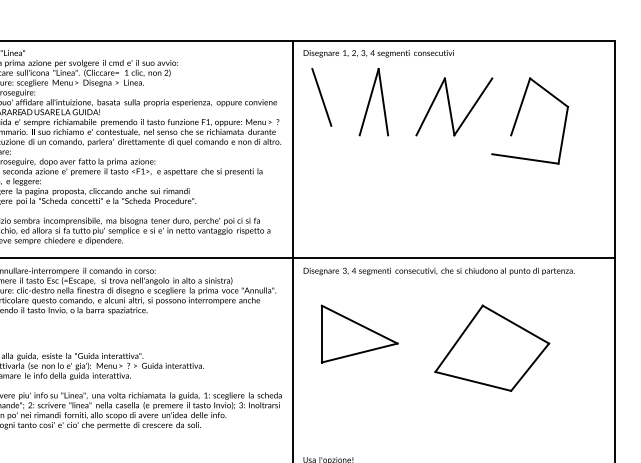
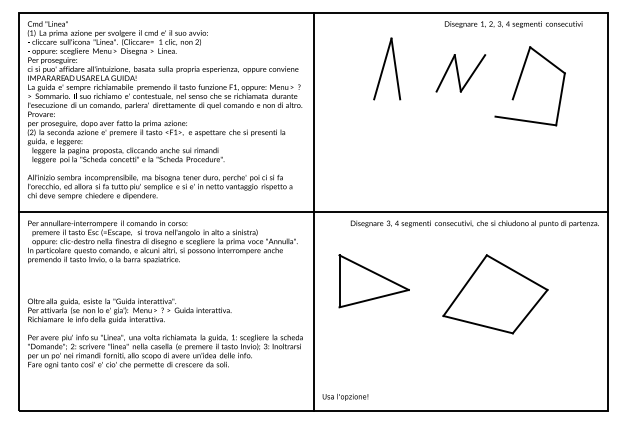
text: (378, 53) -> (513, 24), moved
line: (321, 97) -> (339, 64), removed
part: (454, 107) -> (460, 73), size x0.7
text: (438, 270) -> (474, 223), moved

